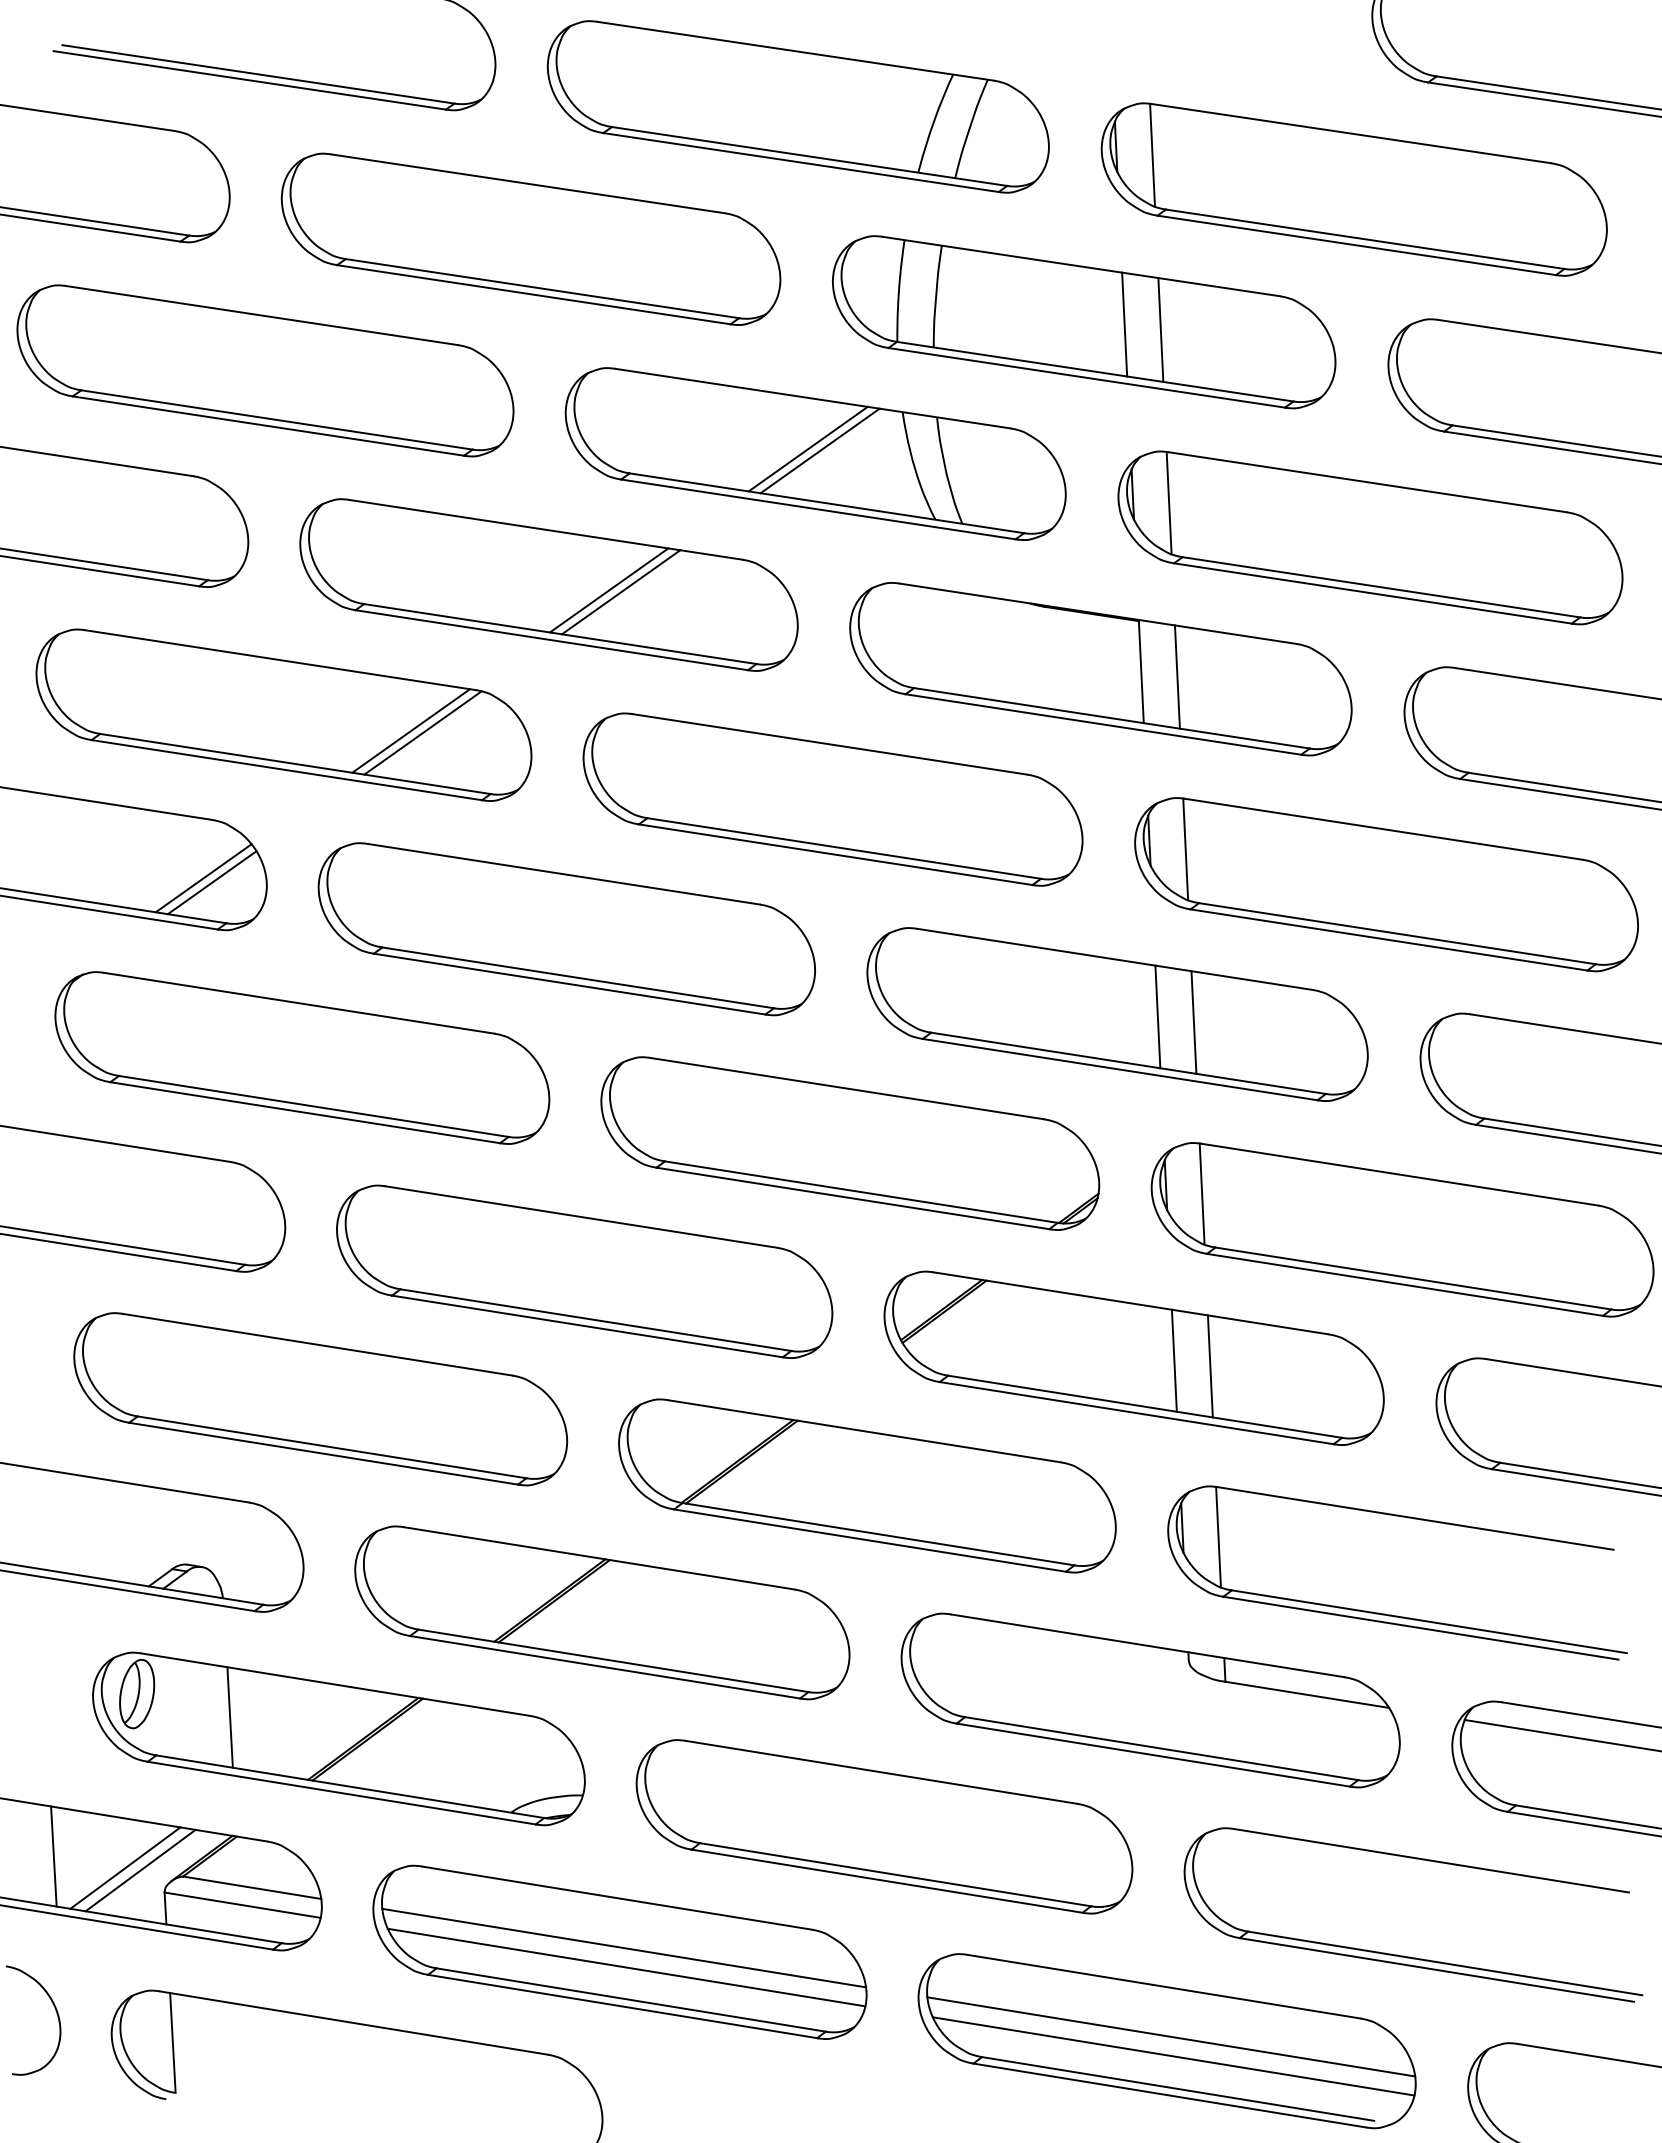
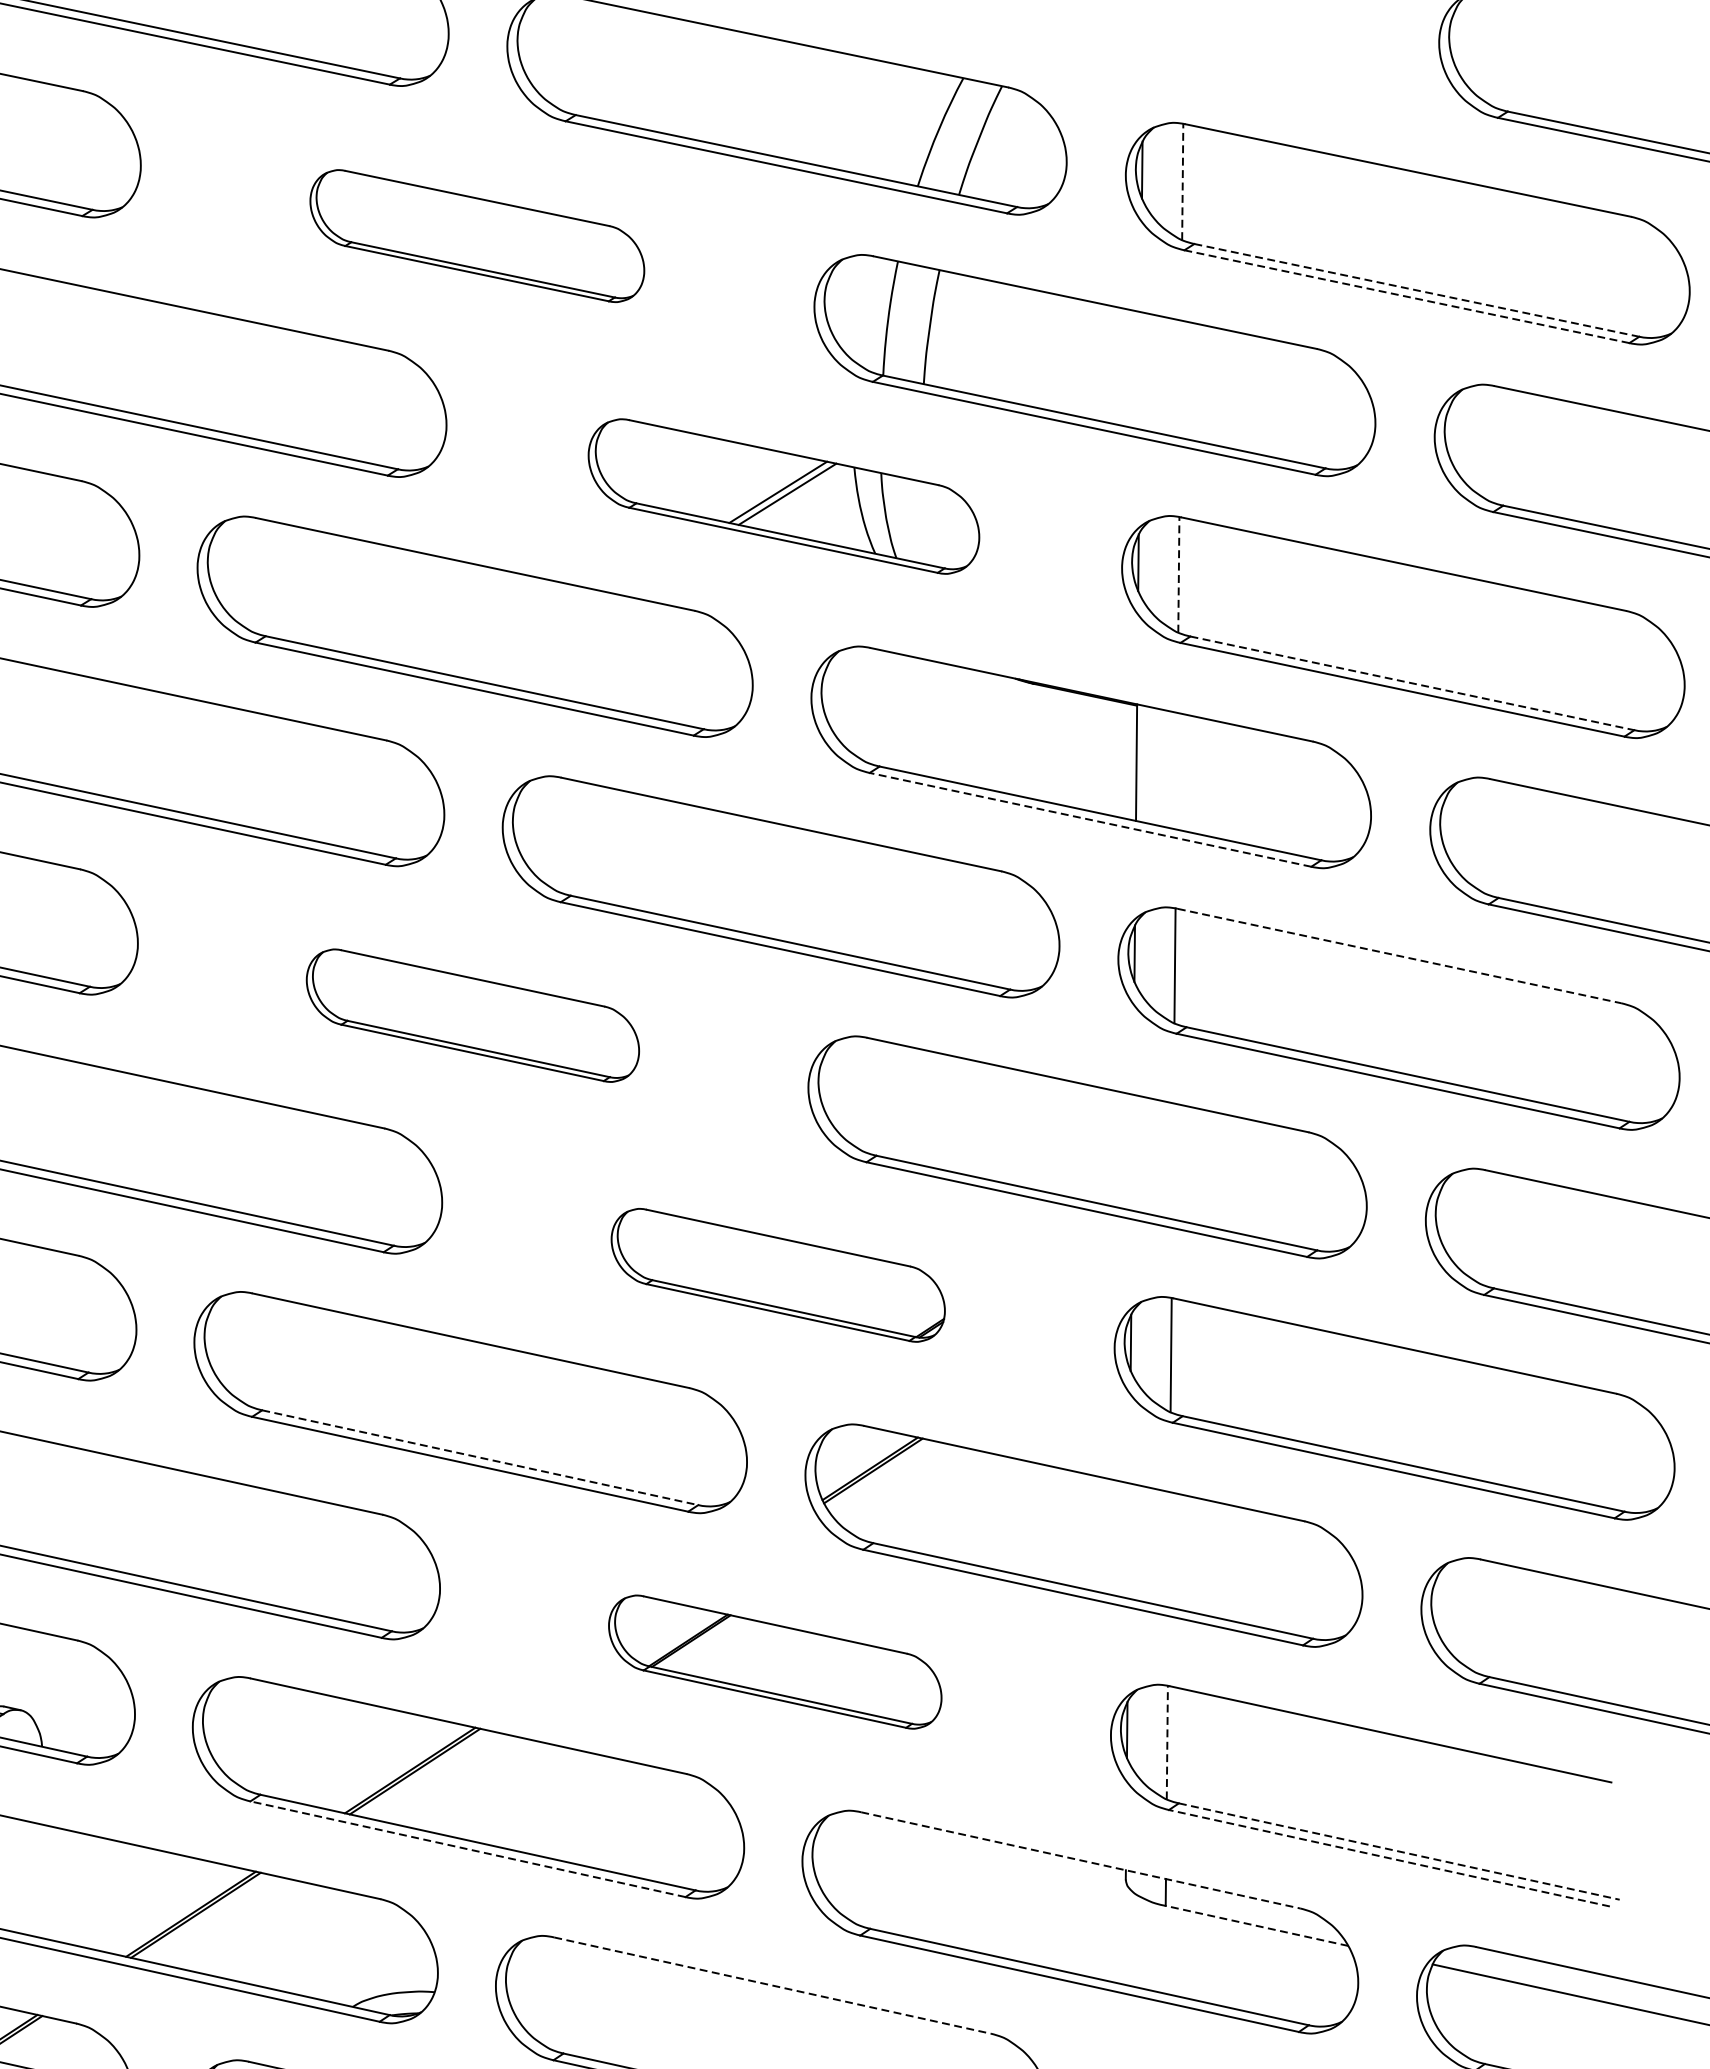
line: (1152, 155) -> (1182, 182), solid -> dashed
part: (530, 238) -> (476, 235), size x0.6
line: (1365, 239) -> (1417, 290), solid -> dashed
line: (1356, 245) -> (1406, 296), solid -> dashed
line: (1124, 324) -> (1140, 370), removed
line: (1160, 329) -> (1180, 378), removed
part: (815, 453) -> (783, 495), size x0.7
line: (1169, 502) -> (1179, 574), solid -> dashed
line: (1381, 587) -> (1412, 683), solid -> dashed
line: (608, 590) -> (541, 636), removed
line: (620, 592) -> (555, 639), removed
line: (1176, 676) -> (1175, 770), removed
line: (1102, 724) -> (1089, 819), solid -> dashed
line: (411, 730) -> (310, 781), removed
line: (422, 732) -> (323, 784), removed
line: (1383, 829) -> (1399, 956), solid -> dashed
line: (203, 878) -> (66, 934), removed
line: (211, 882) -> (75, 939), removed
part: (566, 929) -> (472, 1015), size x0.6
line: (1157, 1016) -> (1132, 1152), removed
line: (1193, 1022) -> (1172, 1161), removed
part: (850, 1143) -> (778, 1275), size x0.6
line: (595, 1320) -> (479, 1458), solid -> dashed
line: (1173, 1360) -> (1128, 1540), removed
line: (1209, 1366) -> (1168, 1549), removed
part: (867, 1485) -> (775, 1661), size x0.6
line: (1218, 1536) -> (1167, 1741), solid -> dashed
line: (1429, 1621) -> (1399, 1851), solid -> dashed
line: (1420, 1628) -> (1388, 1858), solid -> dashed
line: (1148, 1645) -> (1081, 1860), solid -> dashed
line: (604, 1667) -> (467, 1849), solid -> dashed
line: (1307, 1694) -> (1257, 1925), solid -> dashed
line: (229, 1717) -> (41, 1881), removed
line: (882, 1772) -> (773, 1985), solid -> dashed

